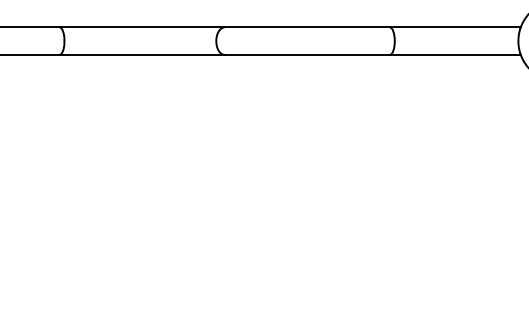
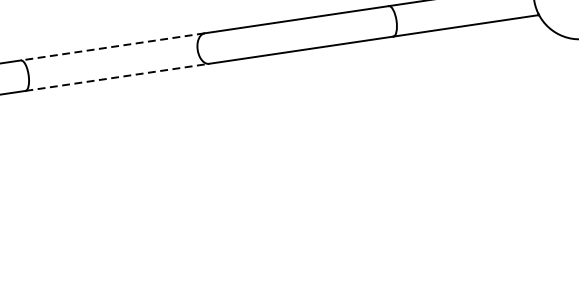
line: (142, 27) -> (113, 46), solid -> dashed
line: (142, 54) -> (117, 76), solid -> dashed

